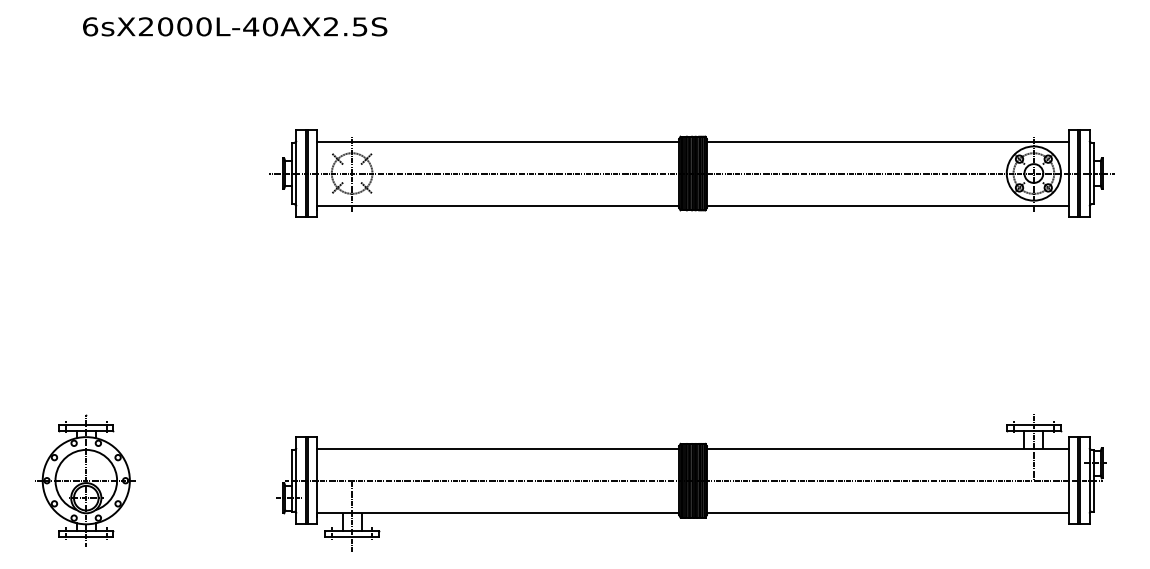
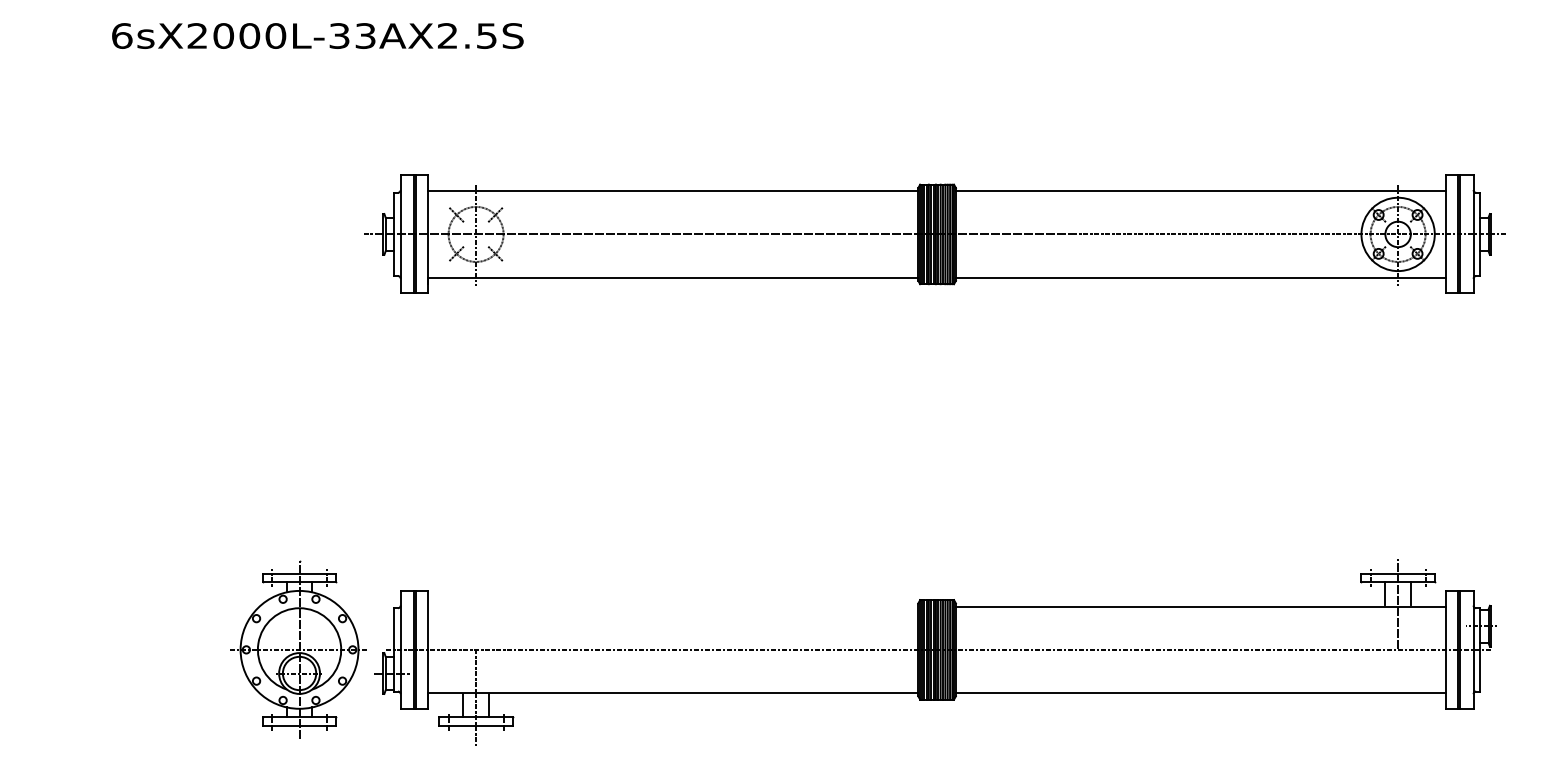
text: (260, 26) -> (351, 35), 6sX2000L-40AX2.5S -> 6sX2000L-33AX2.5S
line: (498, 448) -> (673, 606), removed
part: (85, 480) -> (298, 649), moved

